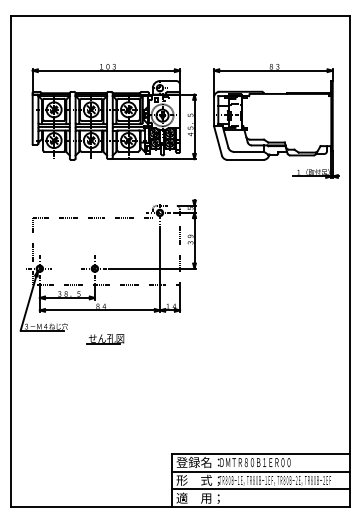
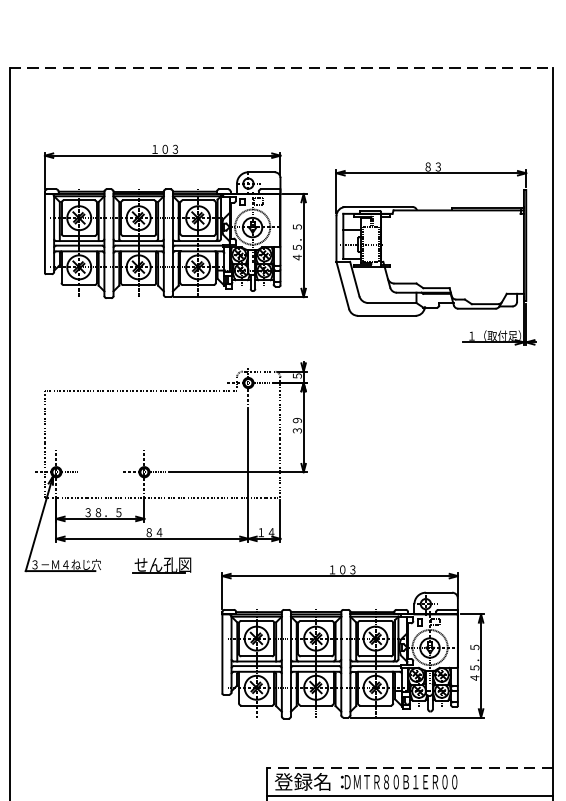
line: (180, 15) -> (281, 67), solid -> dashed
part: (276, 121) -> (436, 254), moved
part: (105, 339) -> (161, 566), moved
part: (224, 375) -> (351, 642), added
line: (260, 453) -> (409, 767), solid -> dashed

